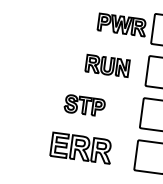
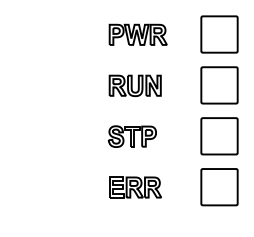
part: (121, 24) -> (137, 34), moved
part: (106, 65) -> (134, 85), moved
part: (81, 148) -> (135, 187), size x0.71

